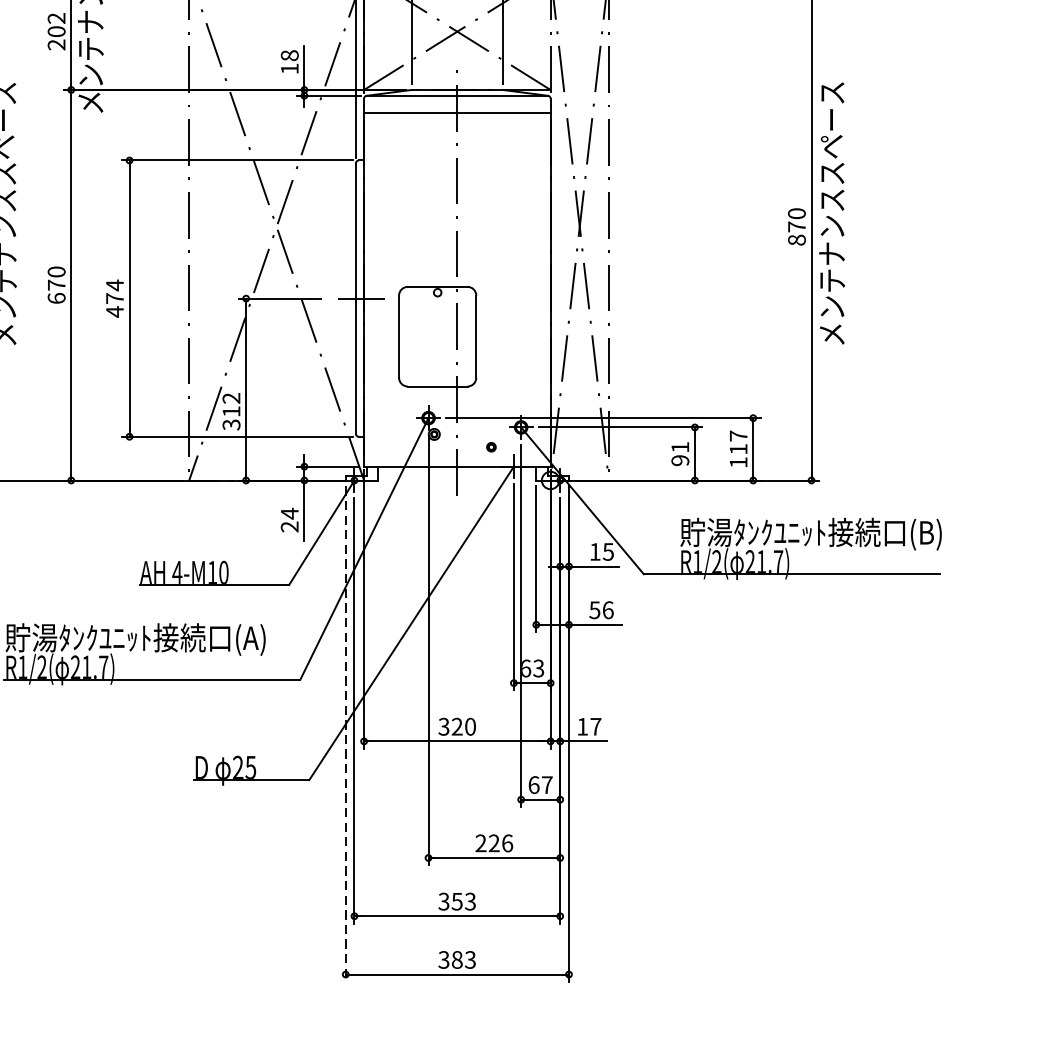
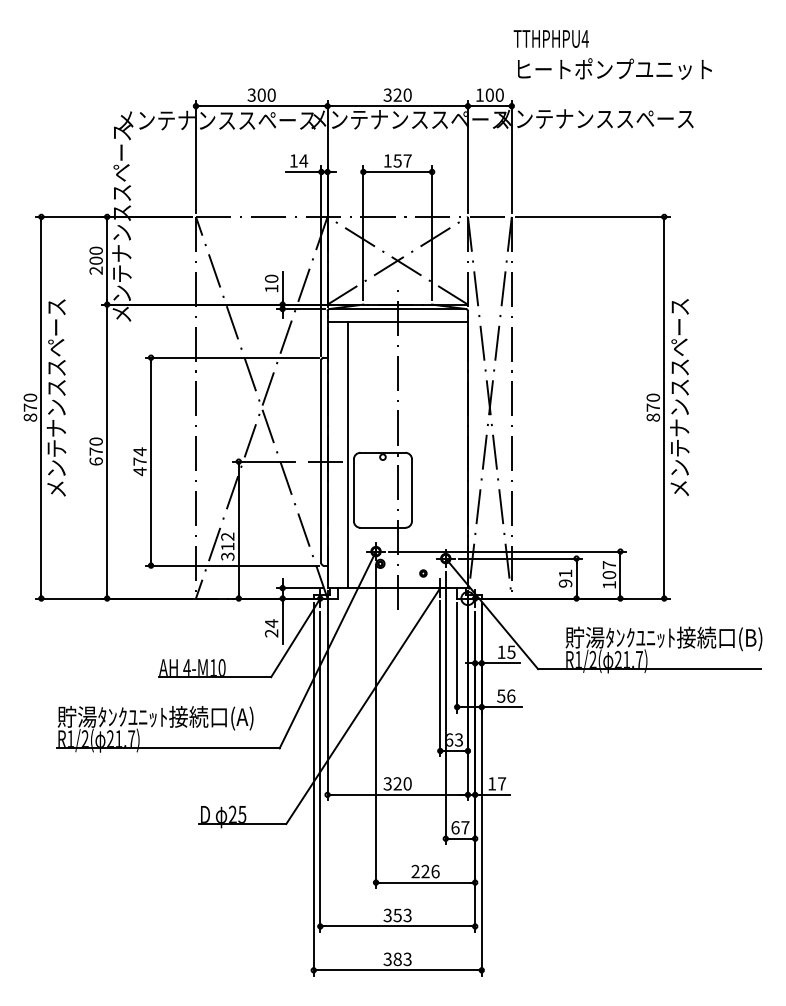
text: (55, 18) -> (95, 250), 202 -> 200
text: (289, 55) -> (271, 278), 18 -> 10
line: (390, 290) -> (347, 455), added
text: (738, 449) -> (609, 575), 117 -> 107
line: (345, 734) -> (313, 789), dashed -> solid

